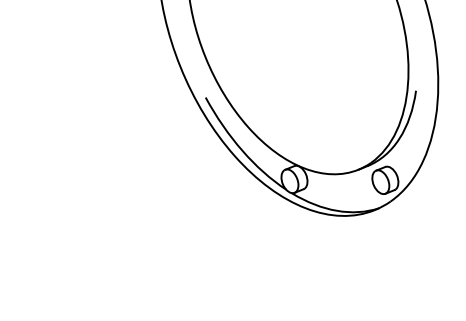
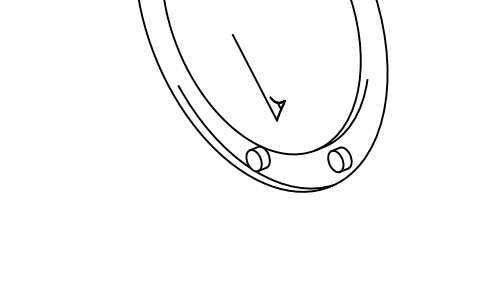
part: (294, 88) -> (258, 77), added

